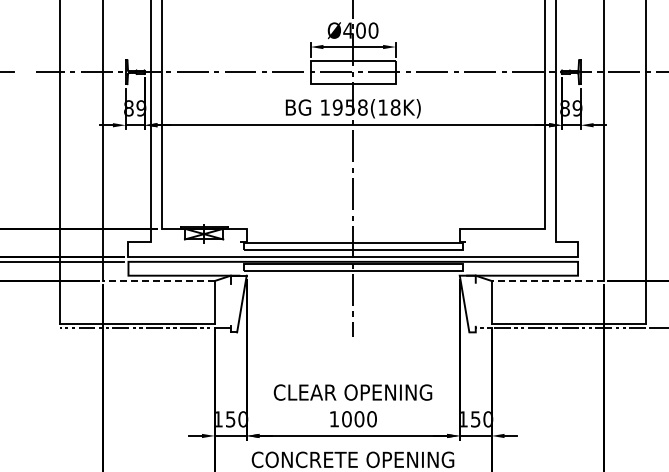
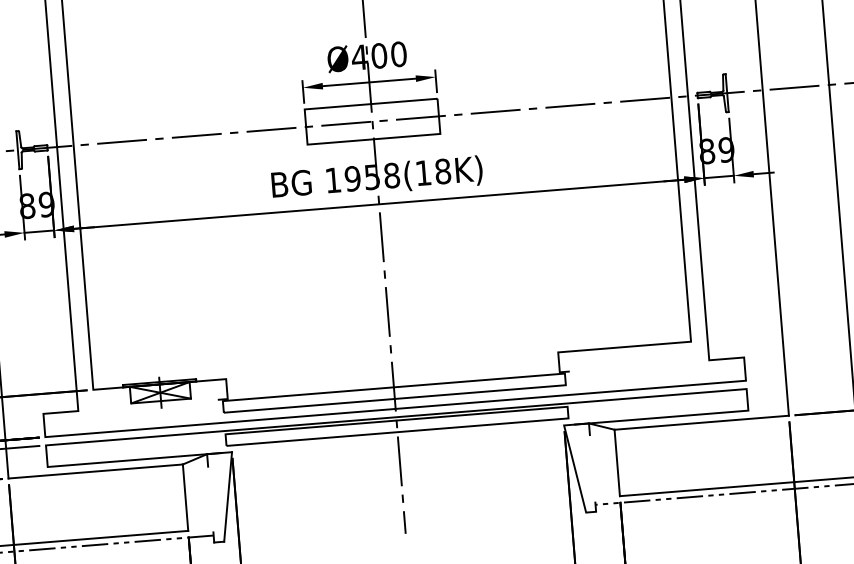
line: (158, 281) -> (95, 472), dashed -> solid
line: (547, 281) -> (701, 423), dashed -> solid

